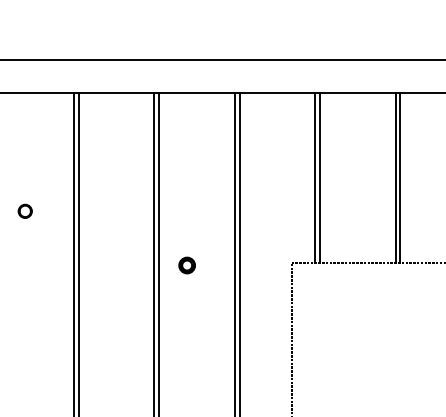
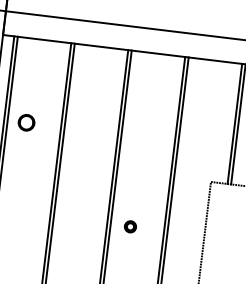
part: (25, 211) -> (26, 122), size x1.67
part: (186, 265) -> (130, 226), moved

